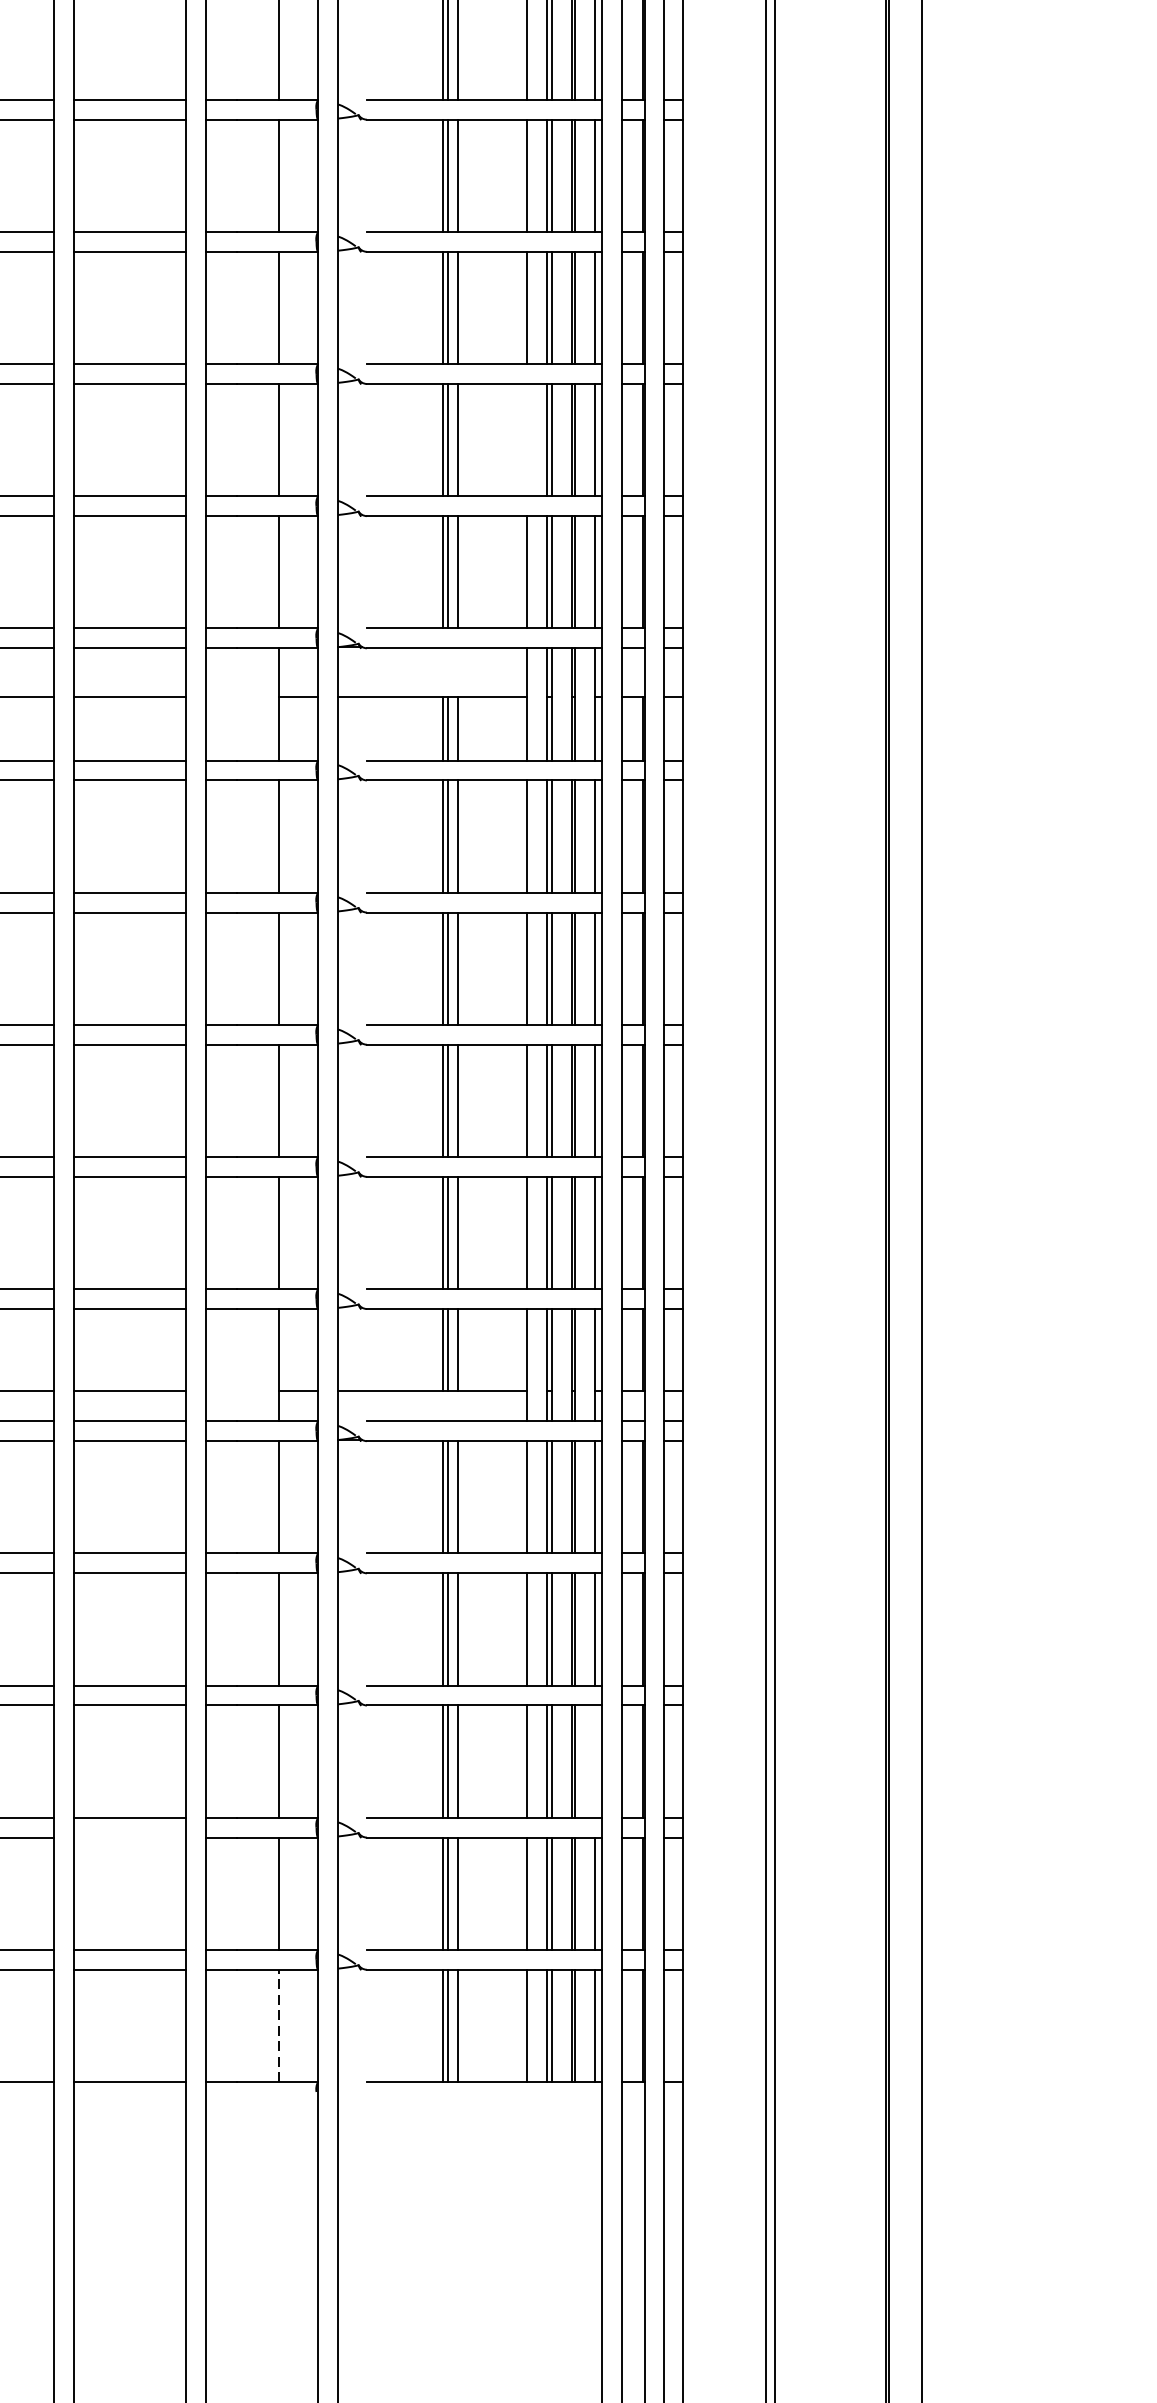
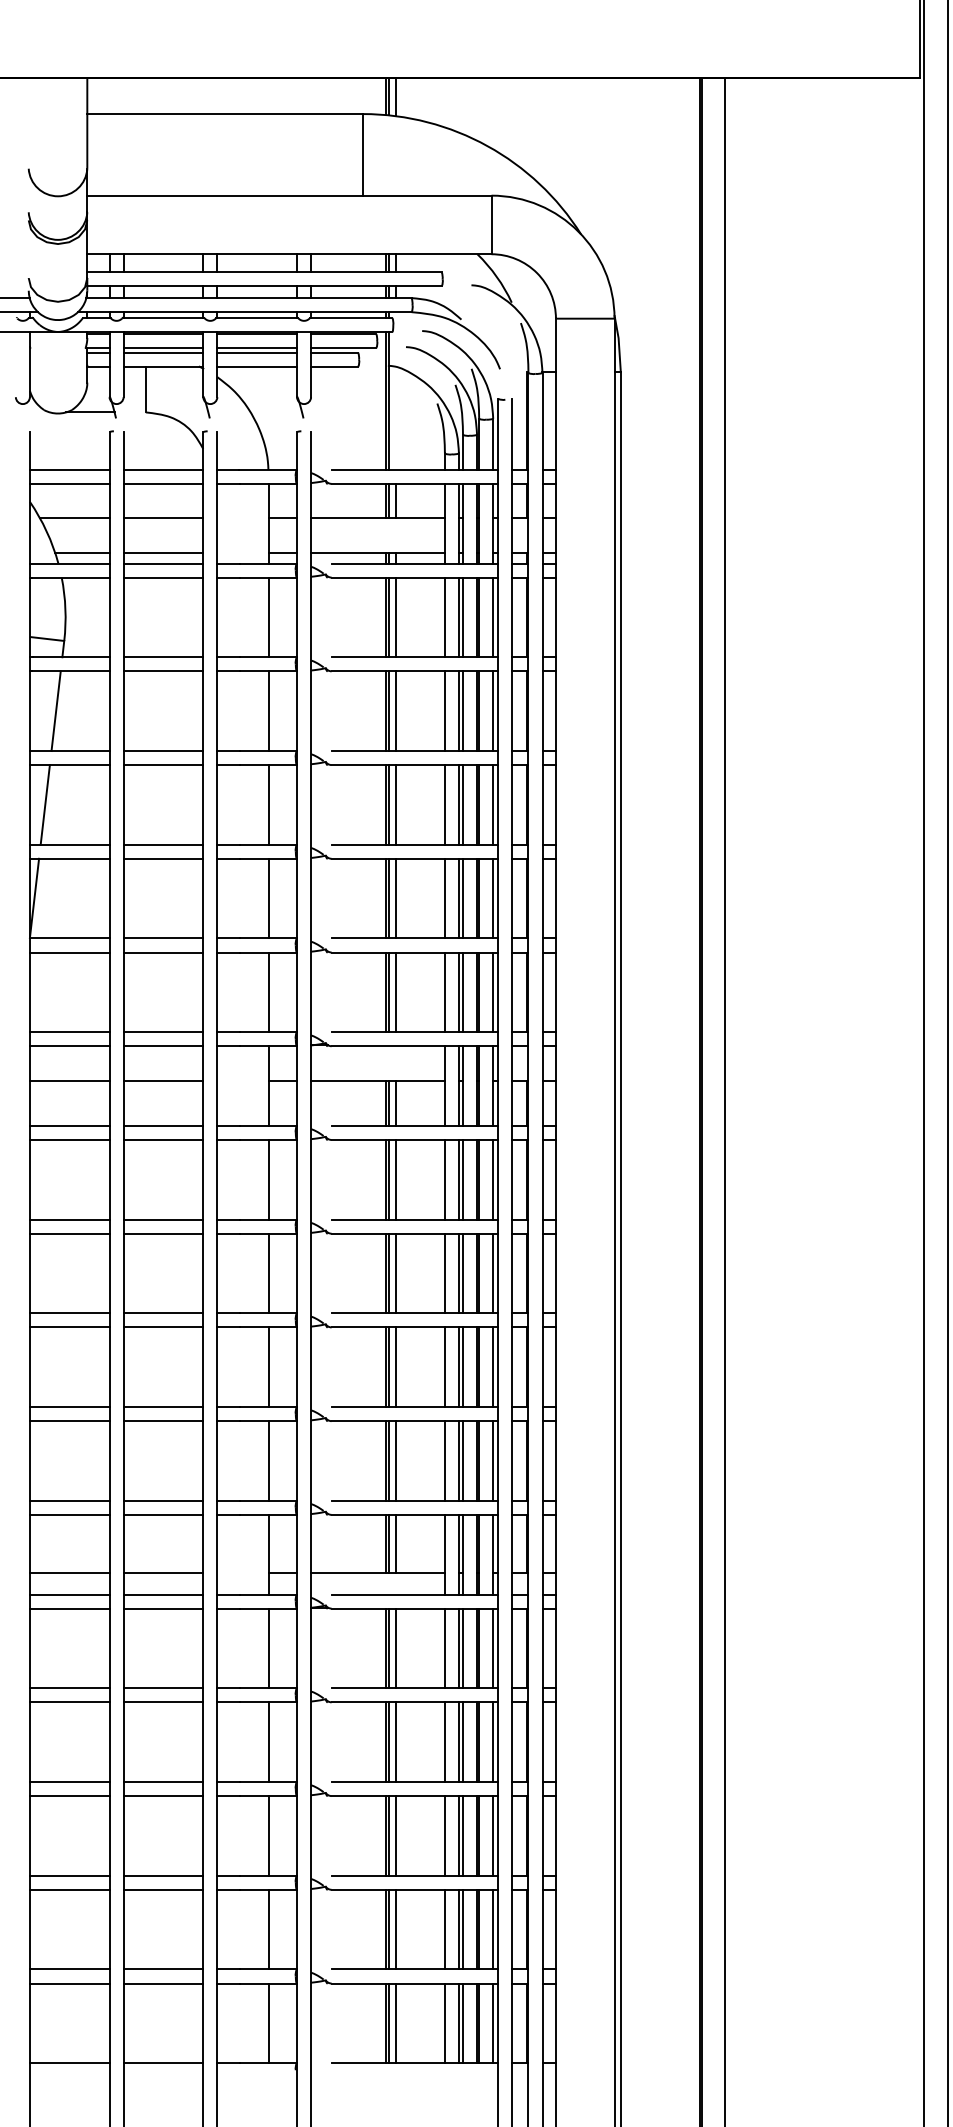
line: (526, 439) -> (444, 898), added
line: (595, 1761) -> (493, 1835), added
line: (129, 1837) -> (163, 1889), added
line: (278, 2026) -> (268, 2023), dashed -> solid

